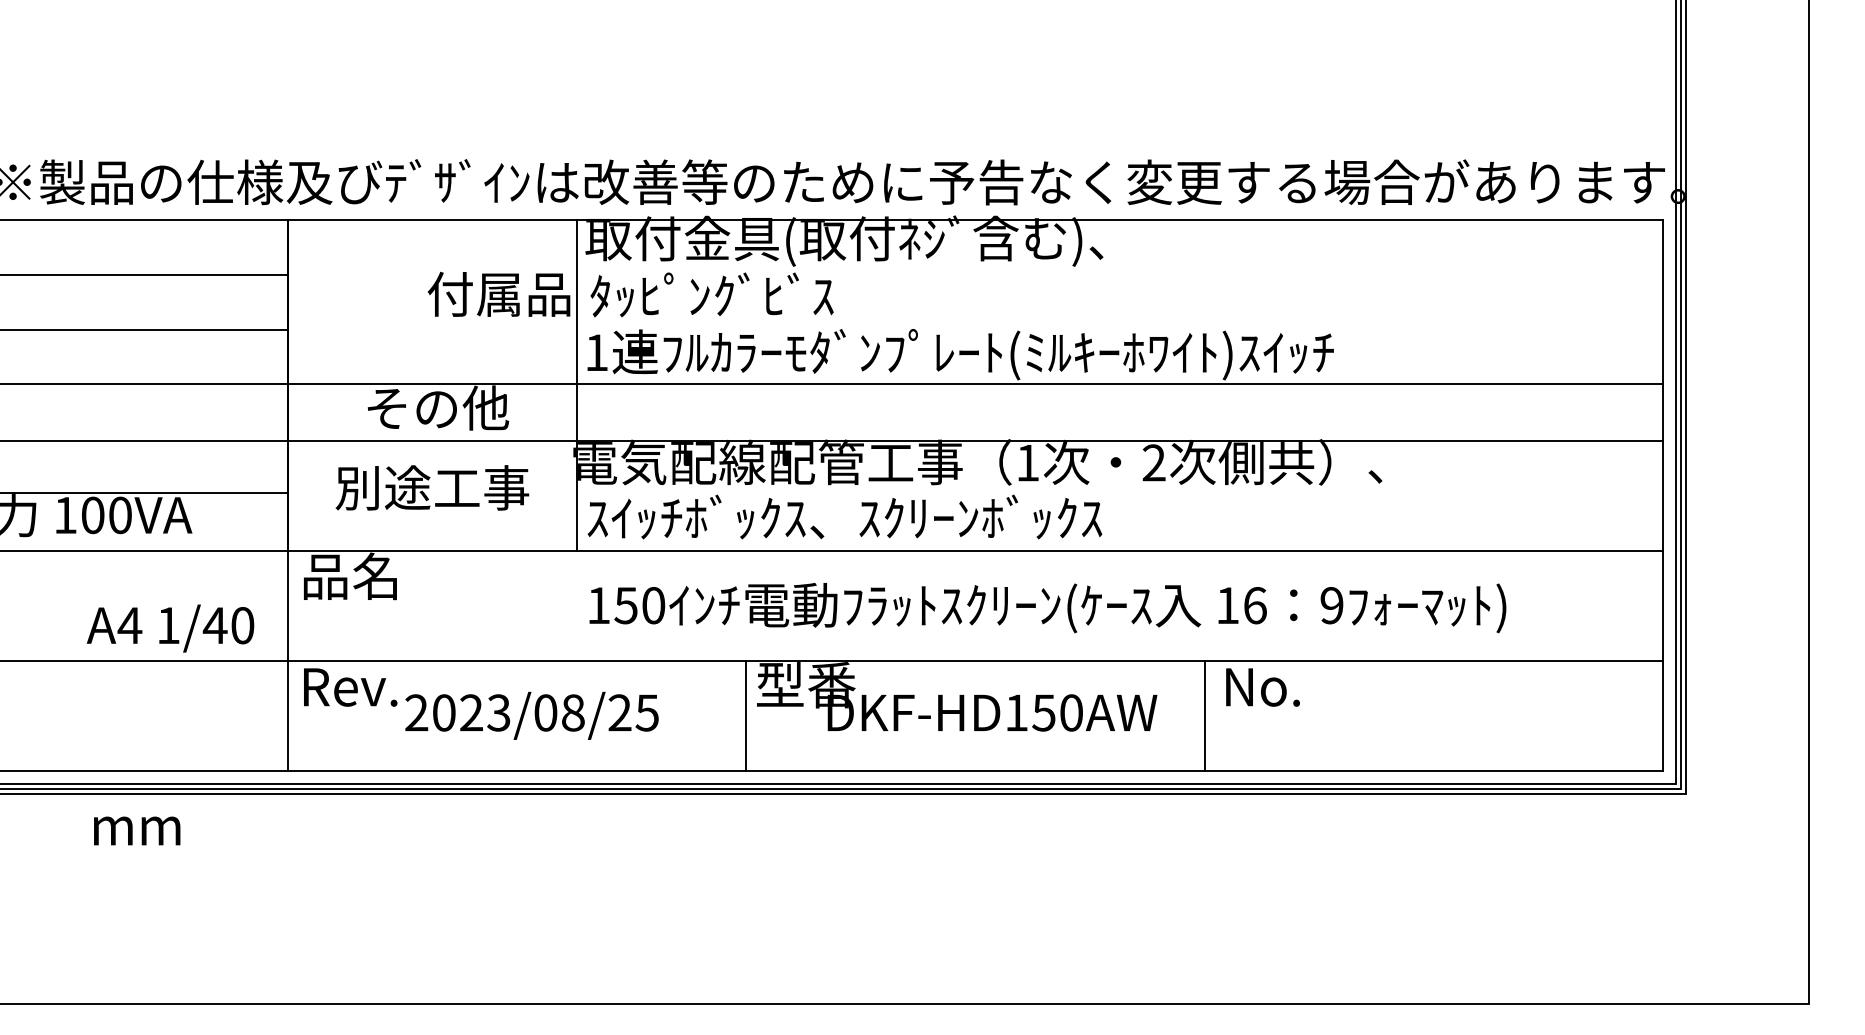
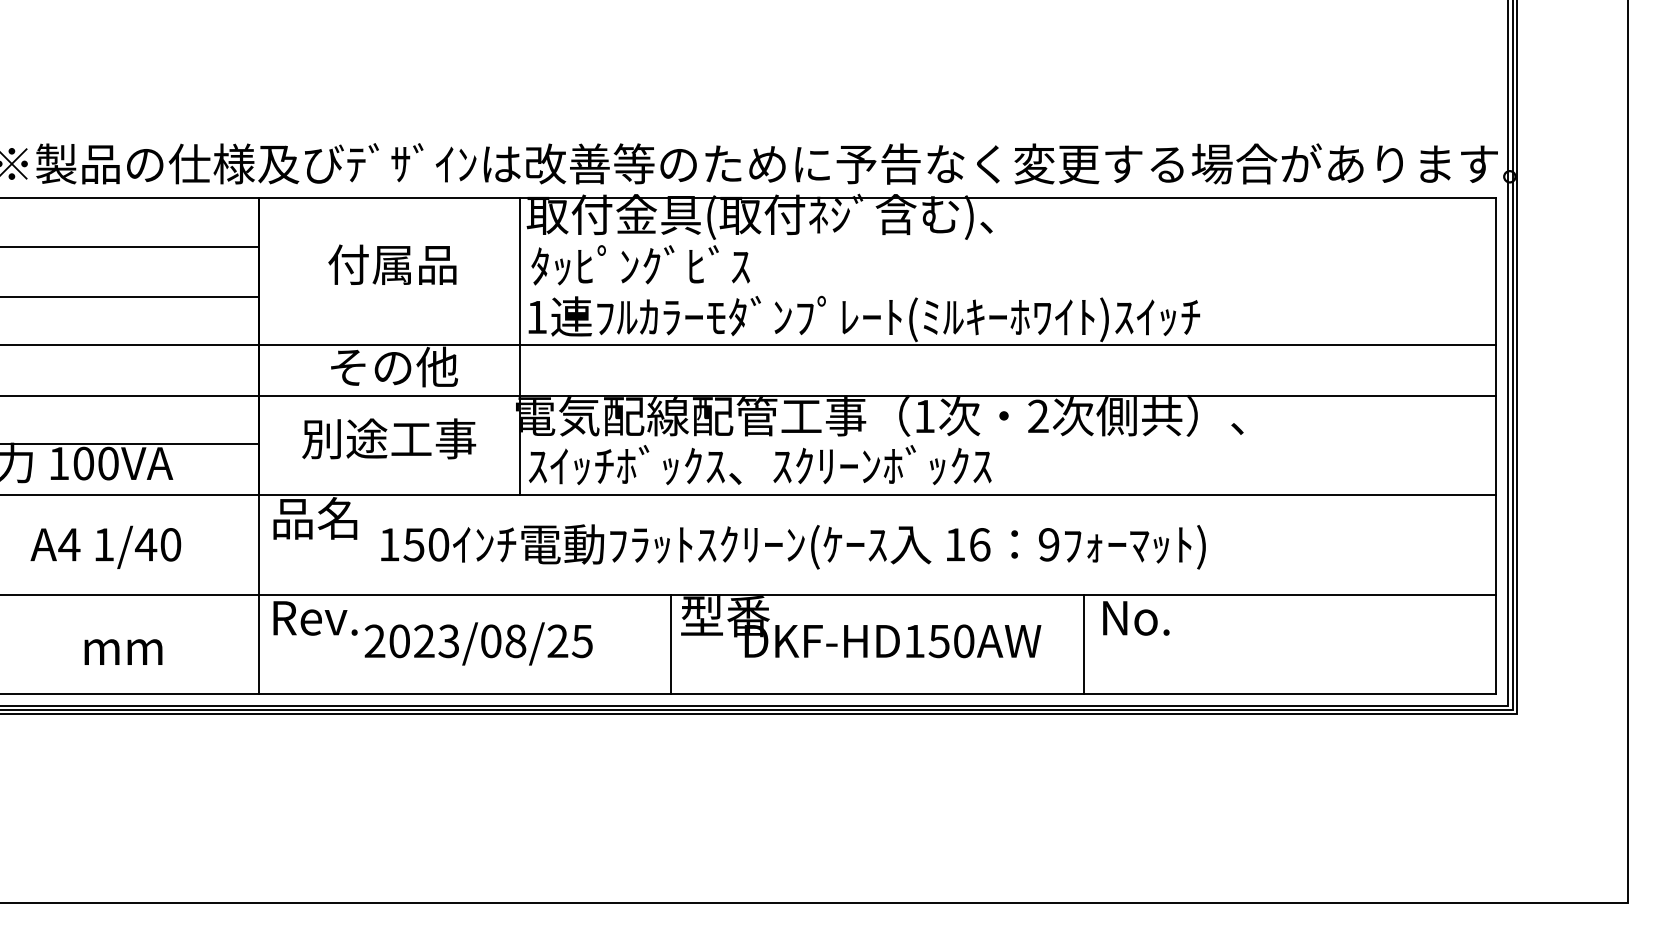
text: (498, 293) -> (391, 263), moved
text: (1047, 608) -> (793, 547), moved
text: (170, 628) -> (105, 547), moved
text: (137, 830) -> (123, 651), moved

